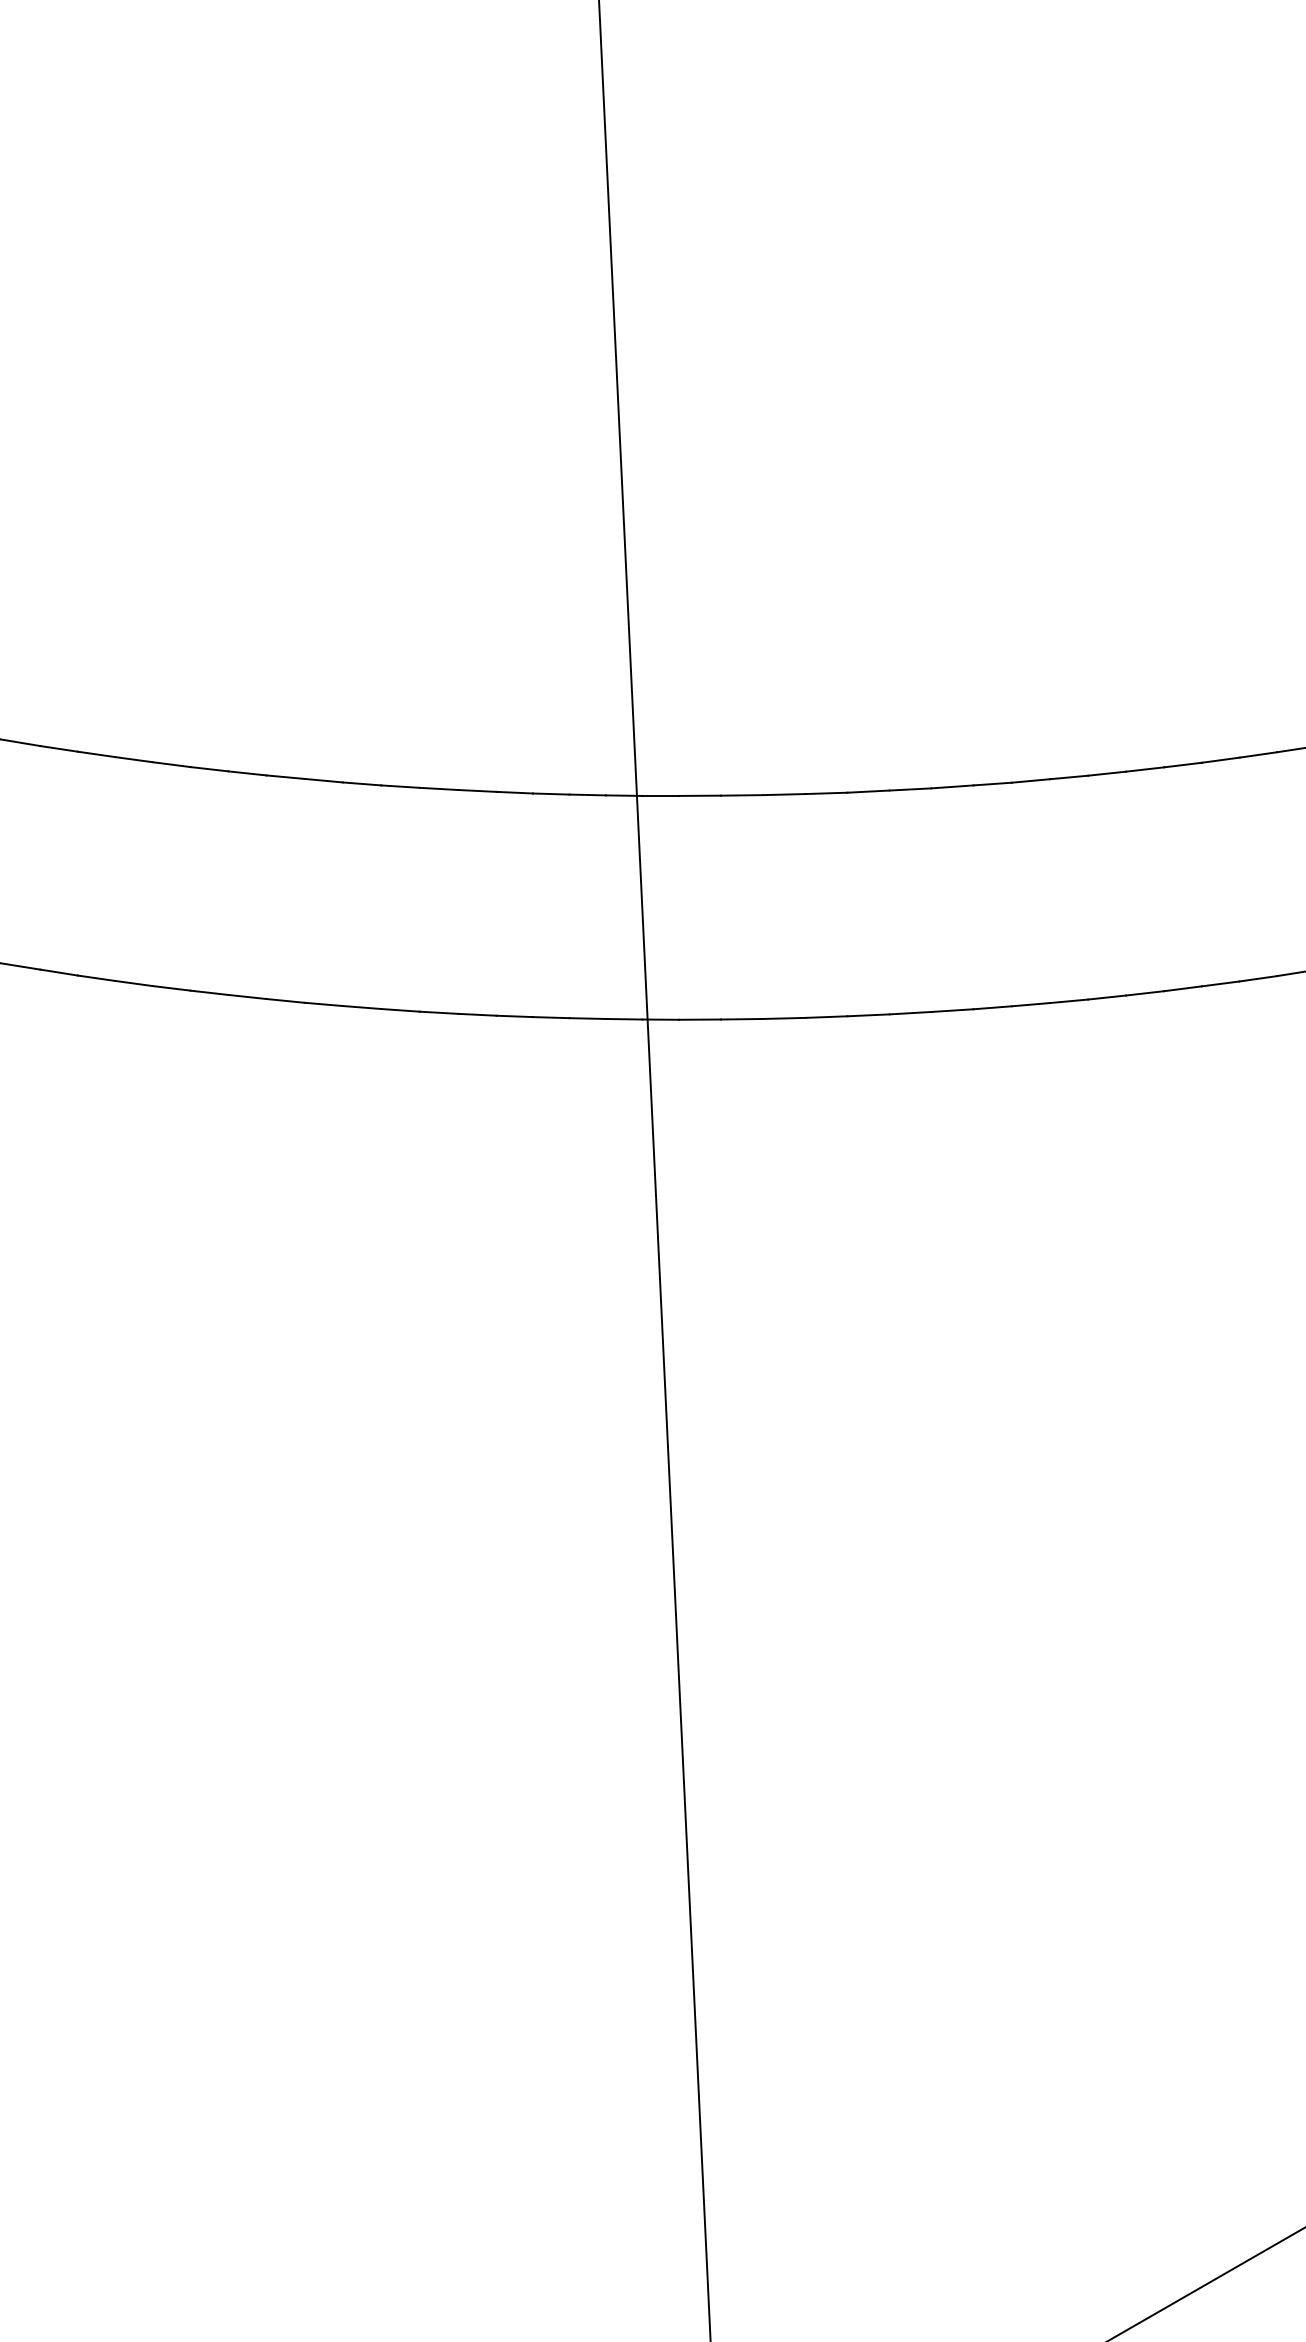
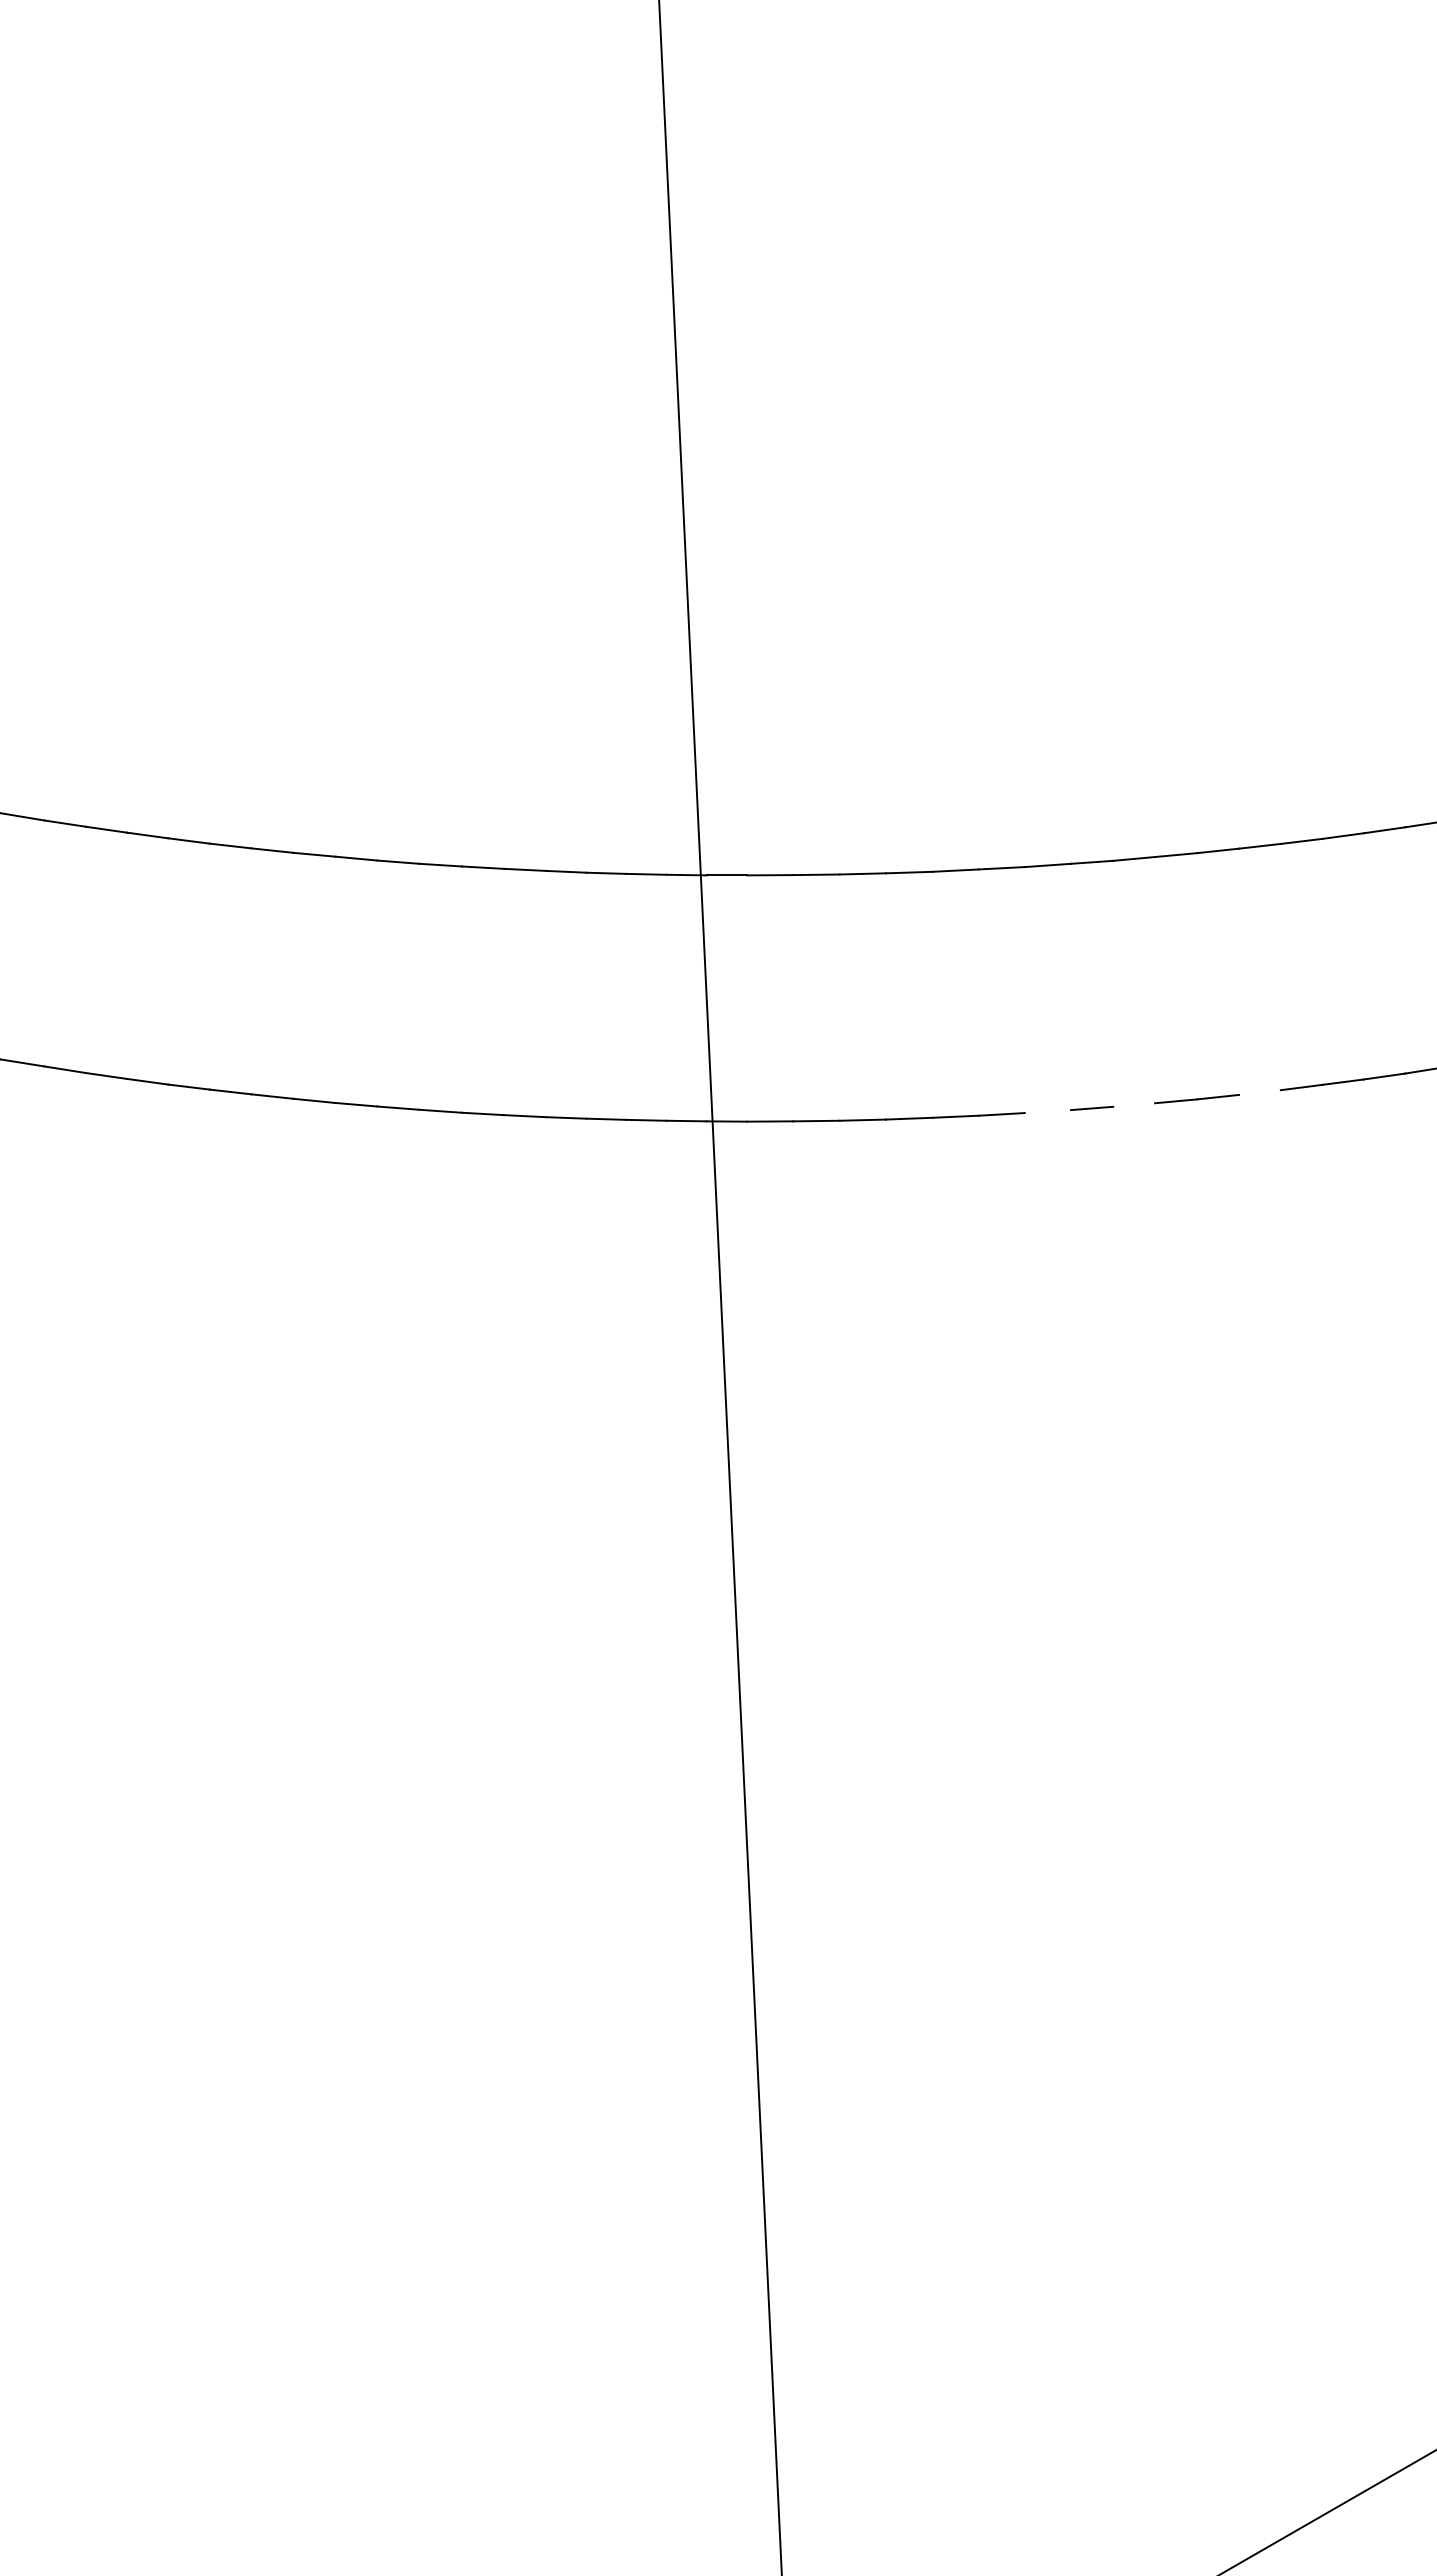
line: (1144, 993) -> (1259, 1092), removed
line: (1031, 1004) -> (1134, 1104), removed
line: (952, 1010) -> (1047, 1111), removed

